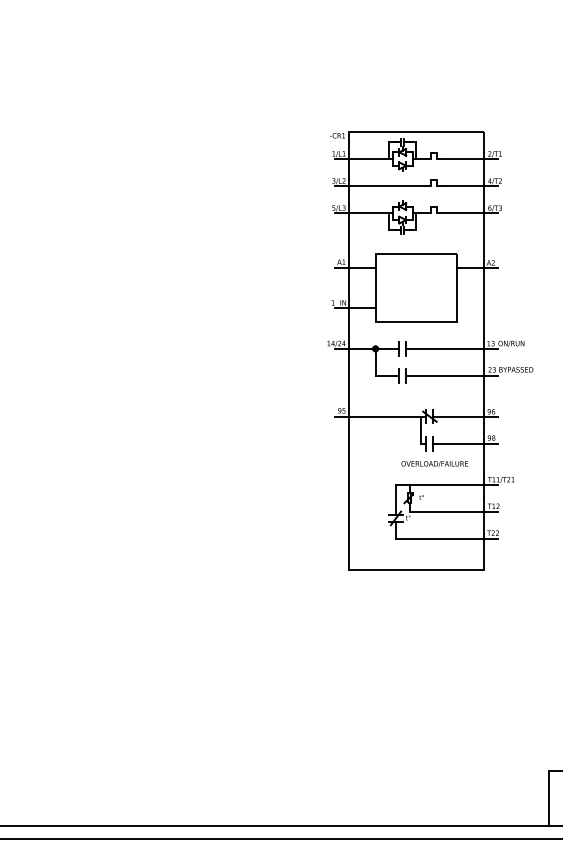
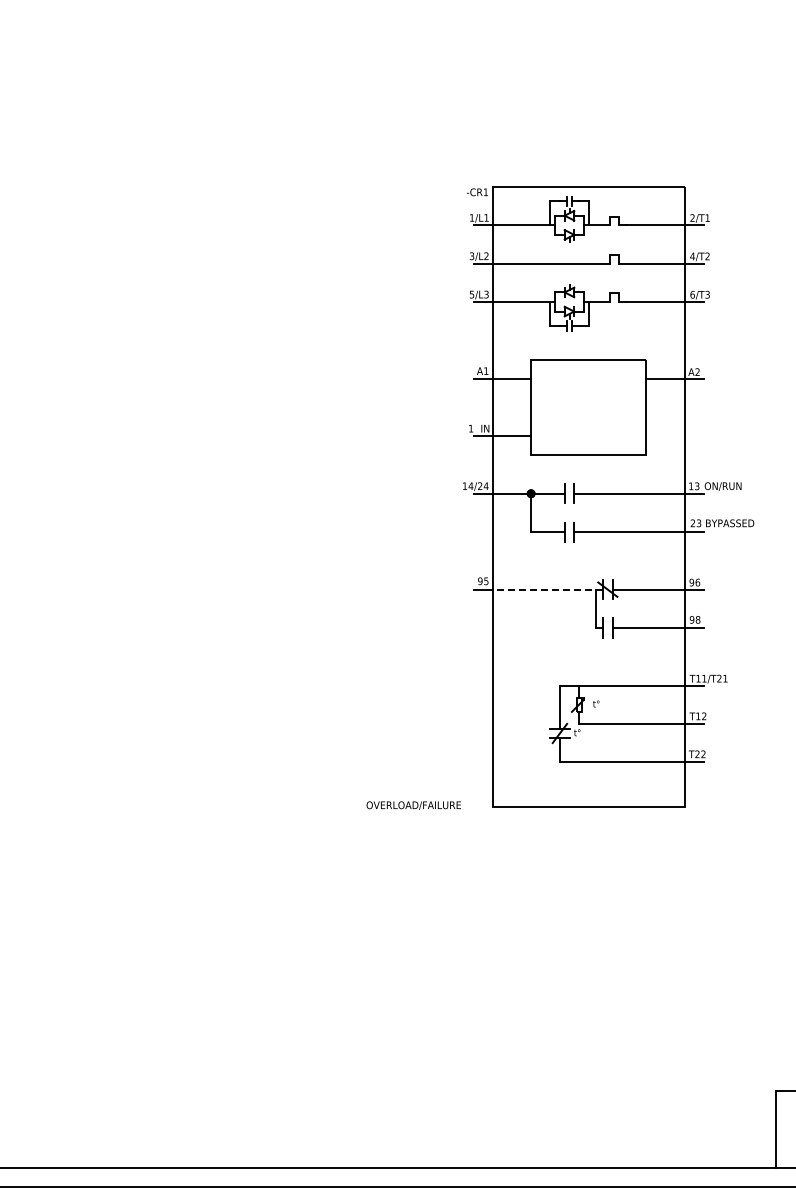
line: (387, 416) -> (547, 589), solid -> dashed
text: (434, 463) -> (413, 805), moved

